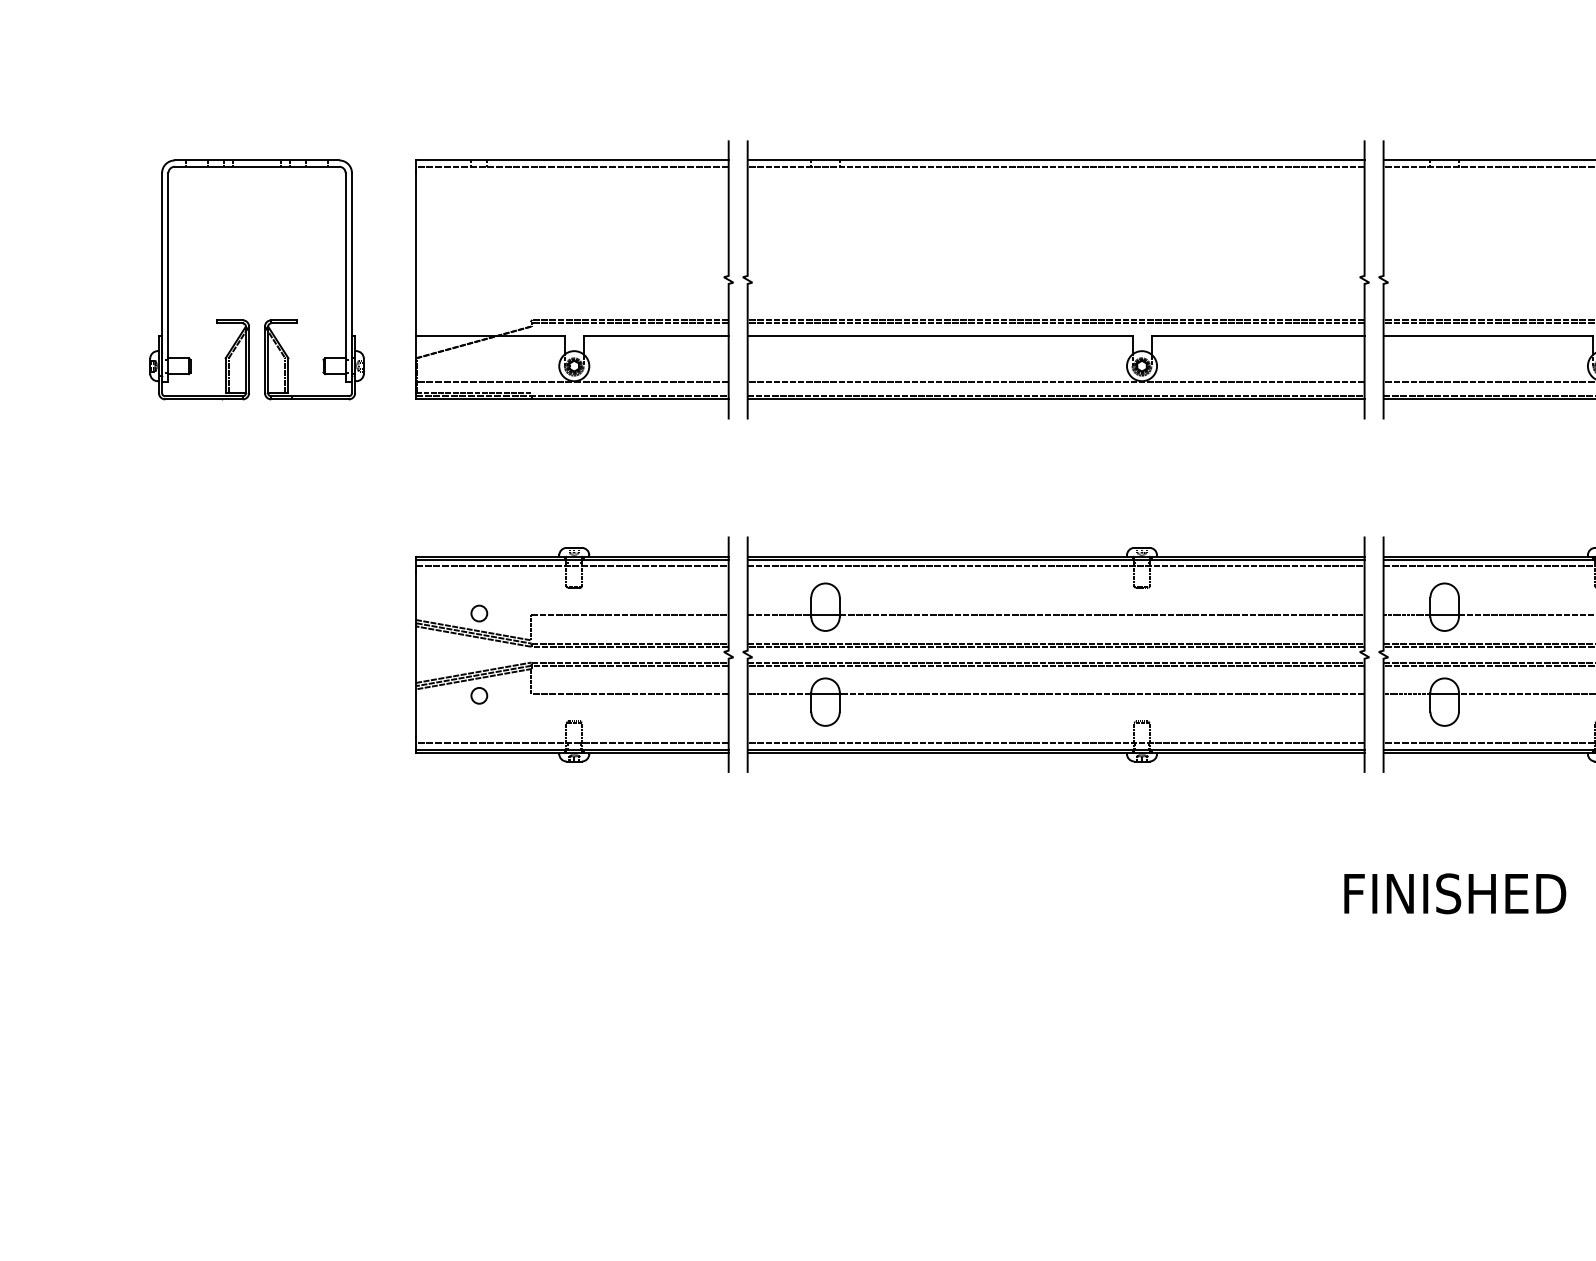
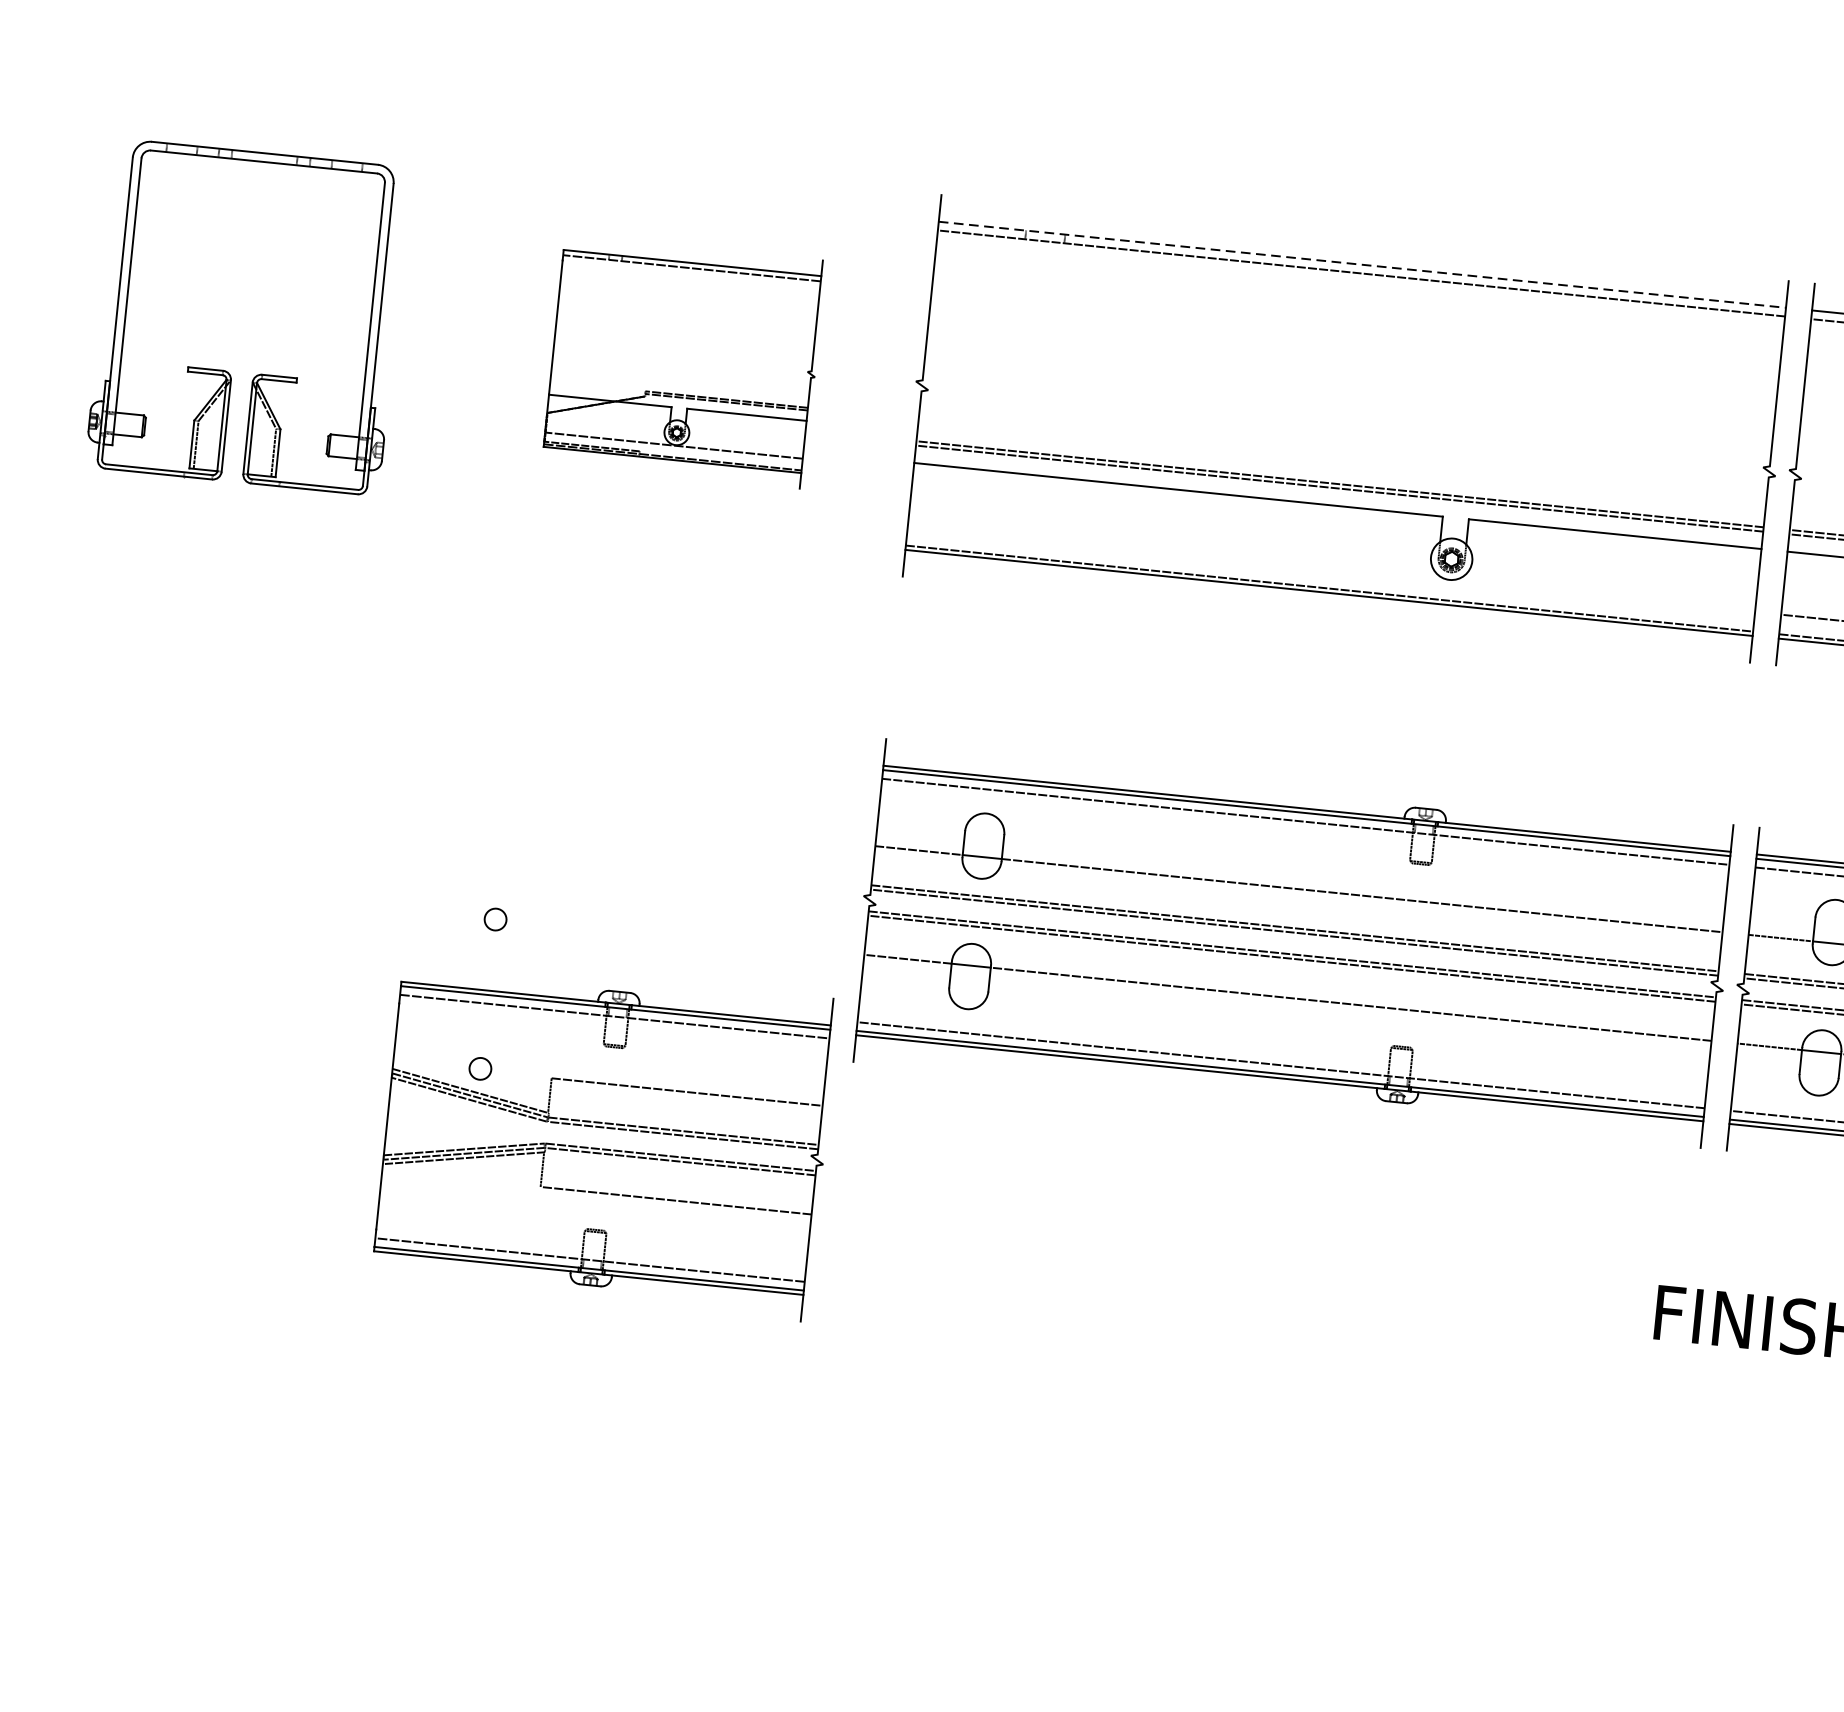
line: (1056, 160) -> (1362, 264), solid -> dashed
part: (574, 279) -> (684, 361), size x0.6
line: (1055, 382) -> (1330, 569), removed
part: (574, 654) -> (605, 1138), moved

